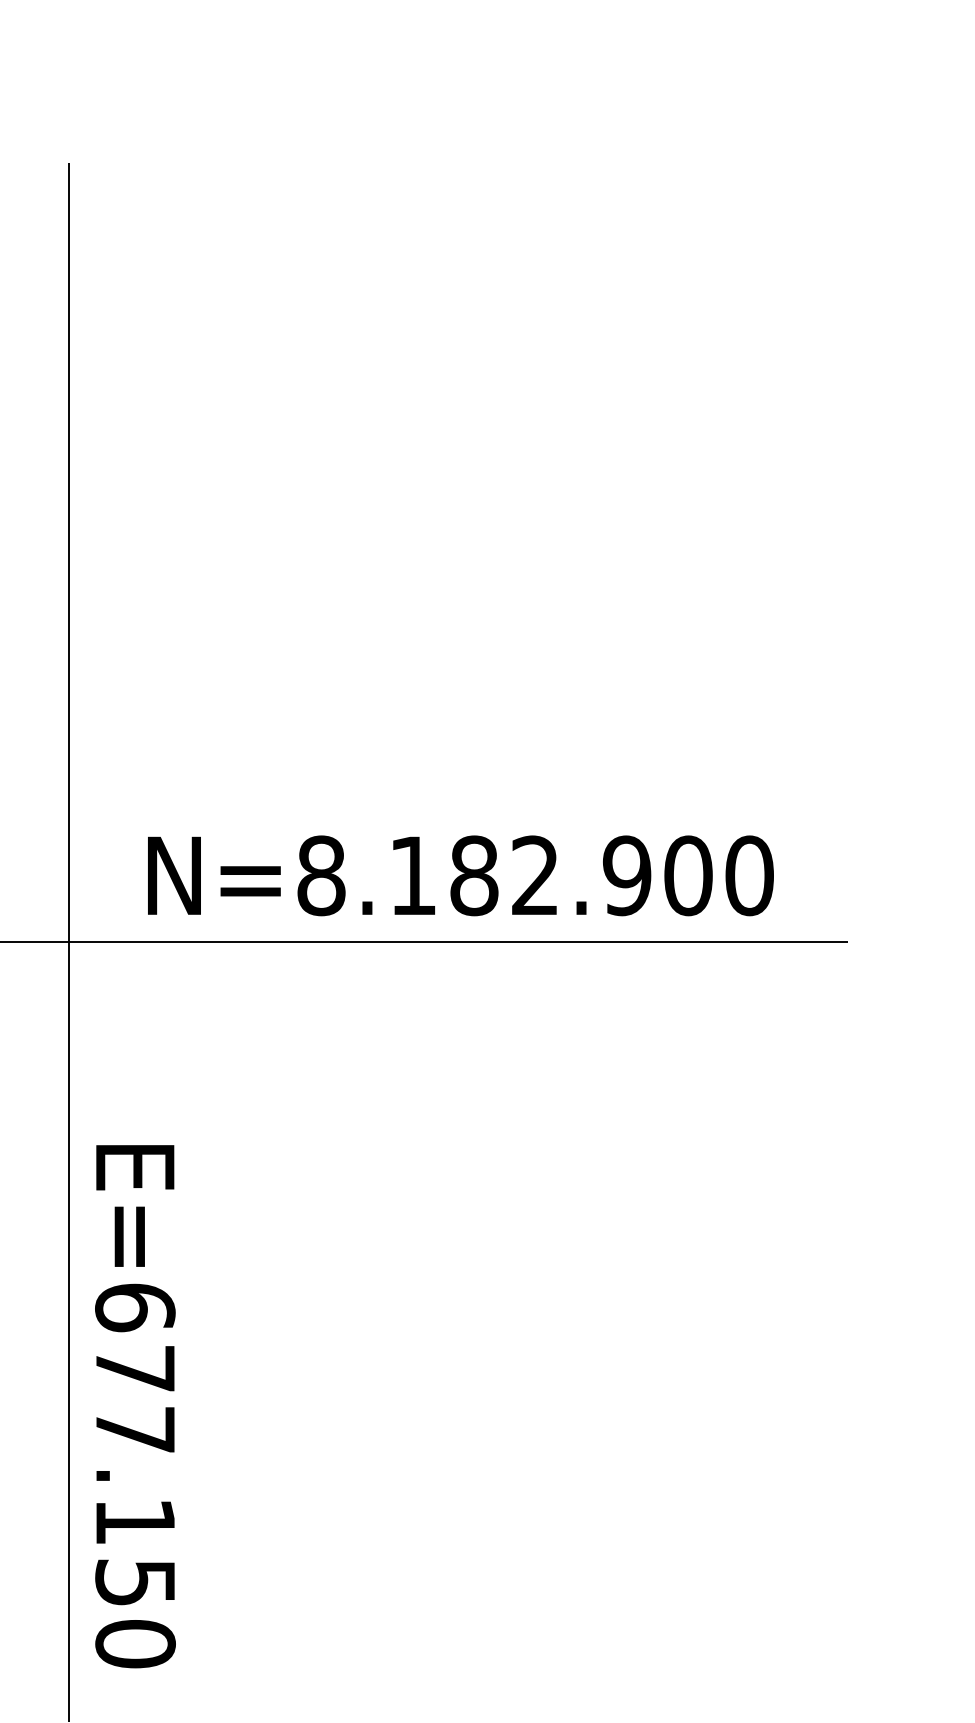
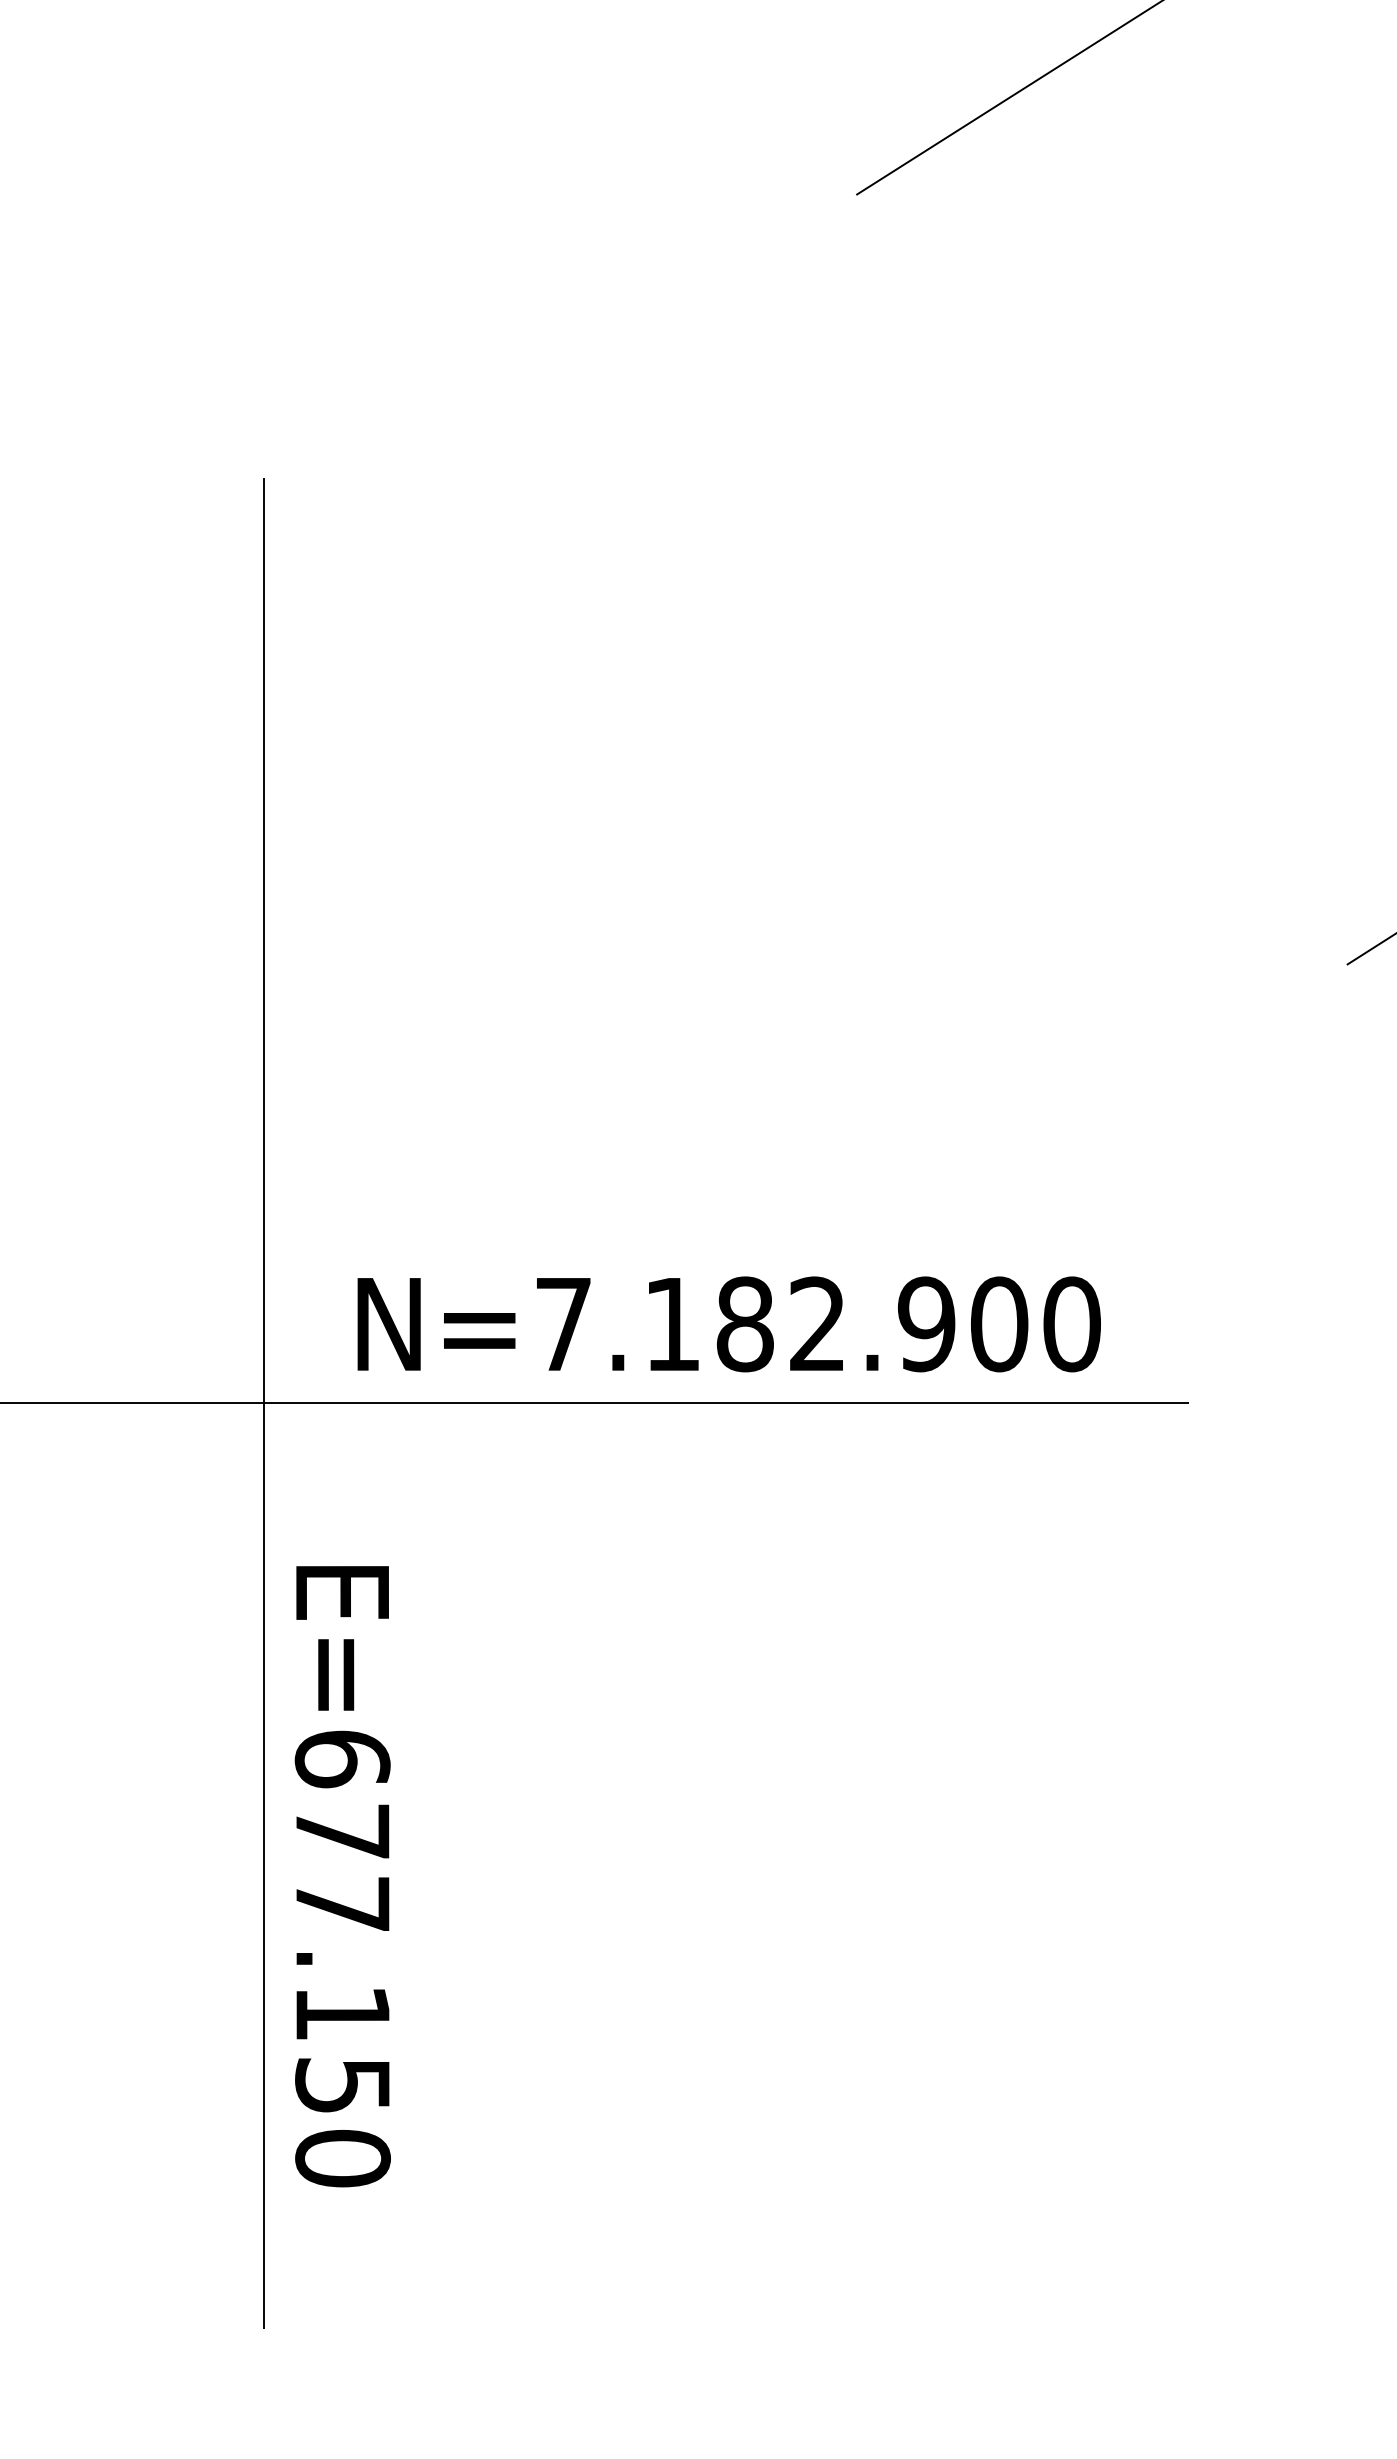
text: (321, 875) -> (563, 1324), N=8.182.900 -> N=7.182.900
text: (135, 1406) -> (342, 1876), moved

